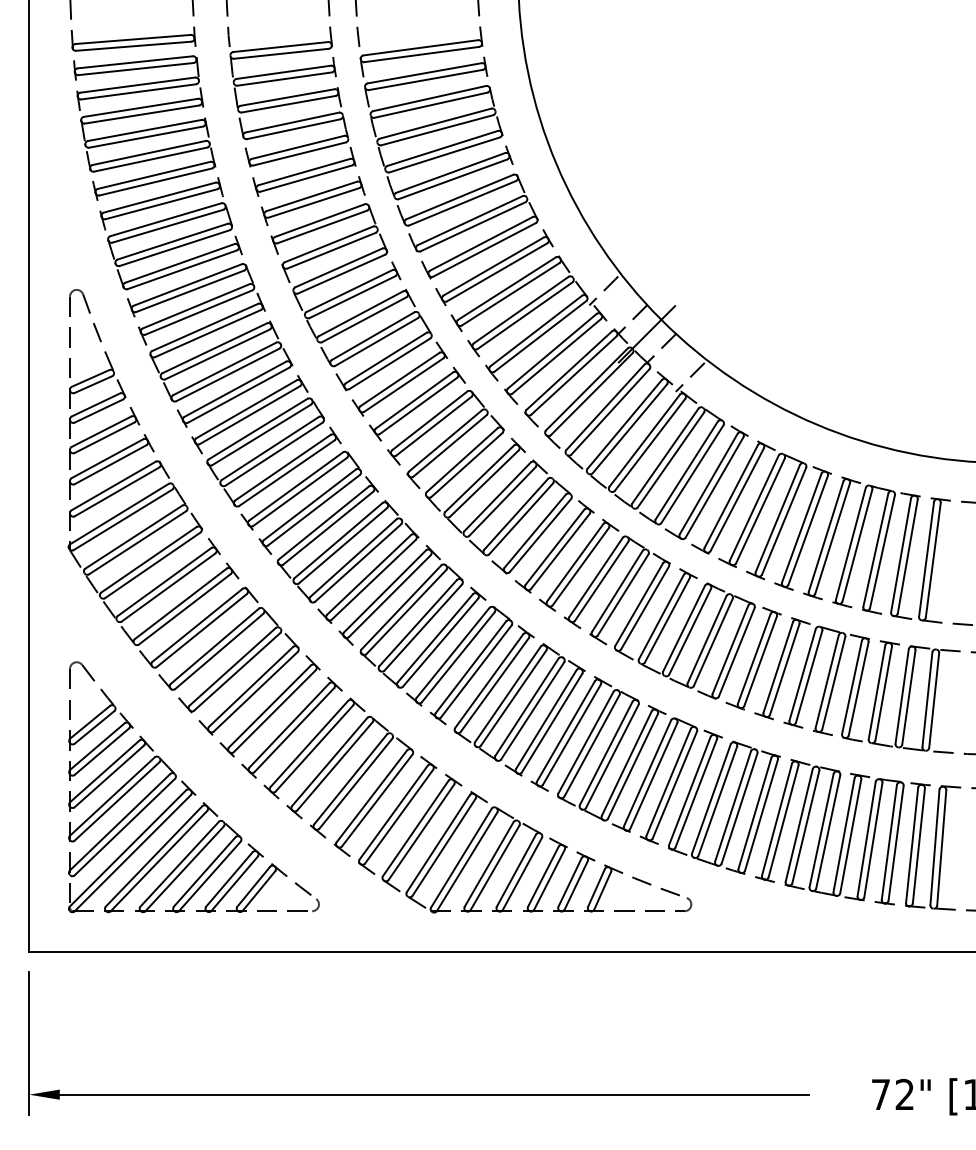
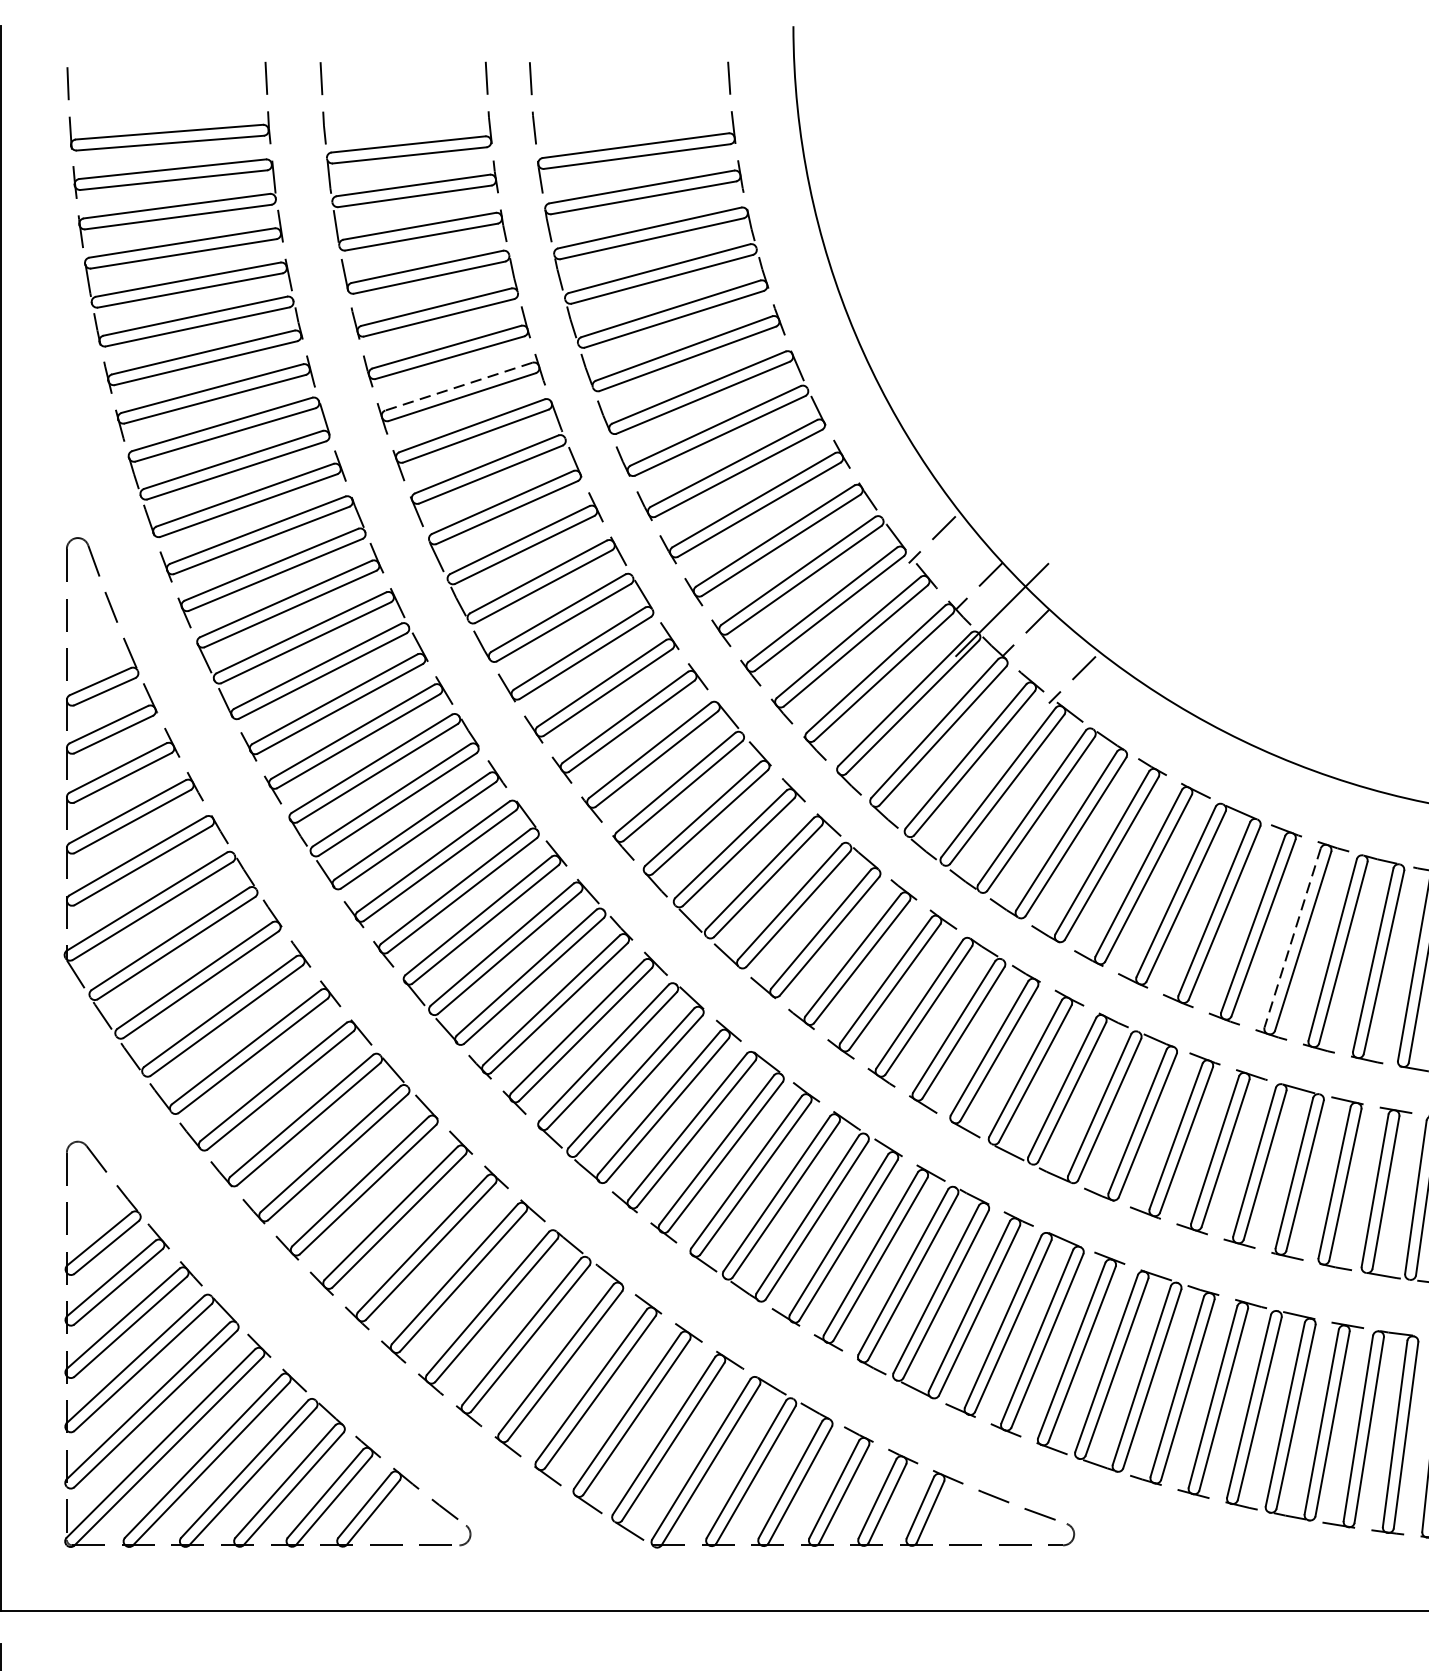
line: (311, 196) -> (458, 386), solid -> dashed
line: (826, 536) -> (1293, 937), solid -> dashed

